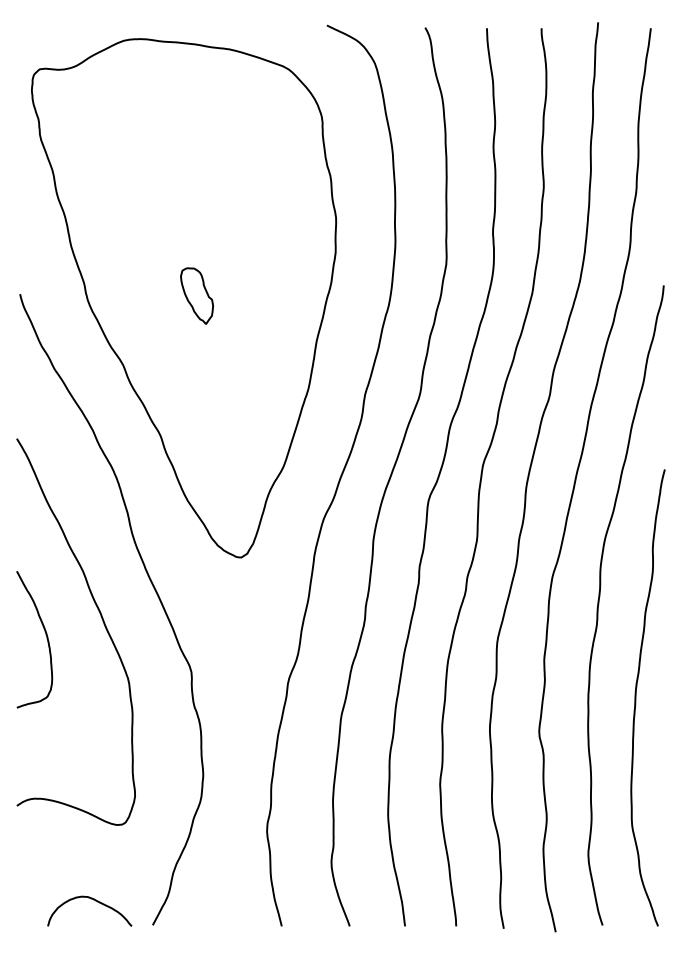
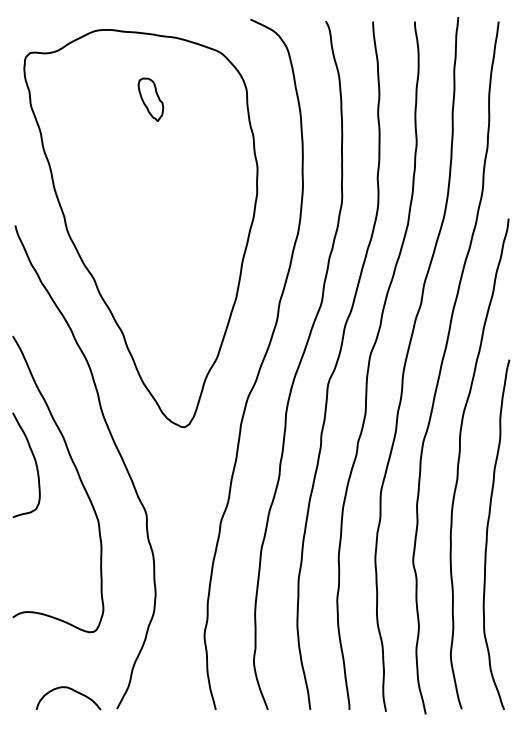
part: (196, 295) -> (150, 99), moved
curve: (45, 634) -> (34, 461), moved

